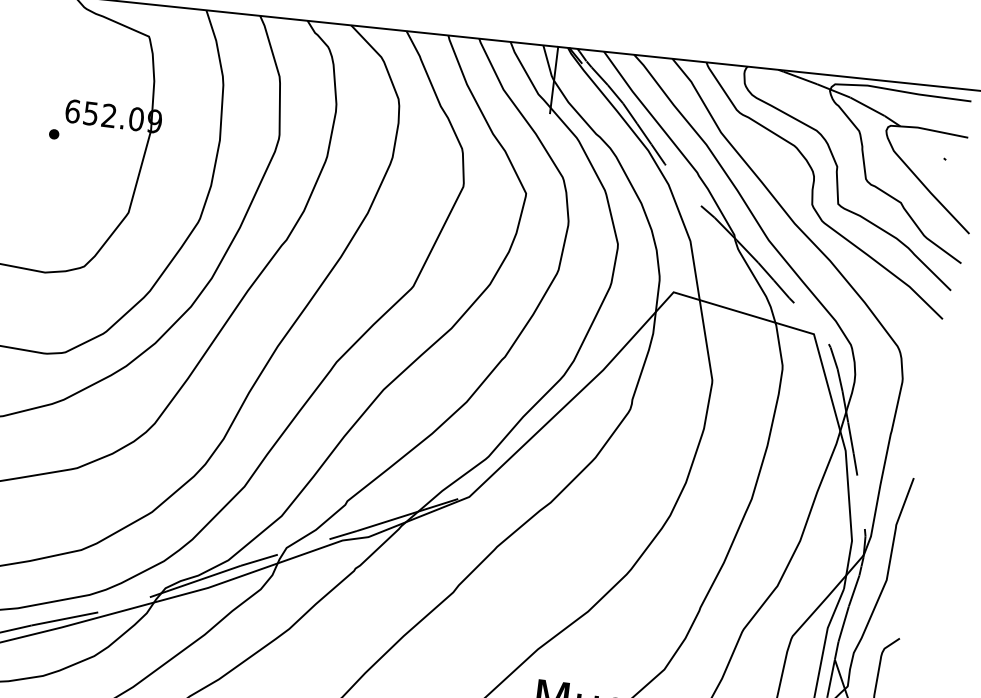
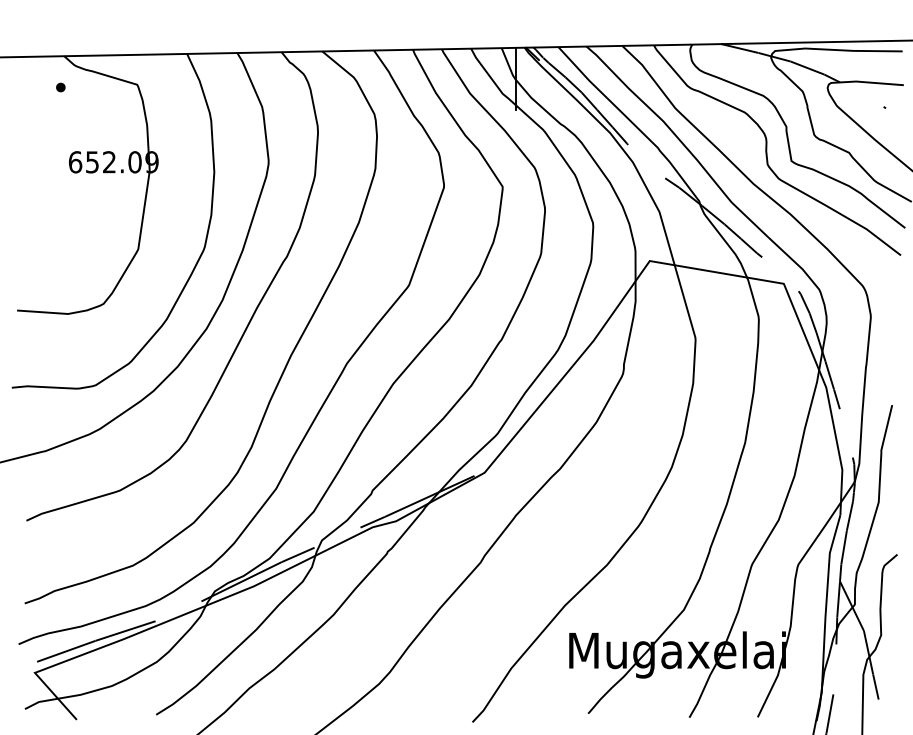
part: (53, 134) -> (60, 87), moved

